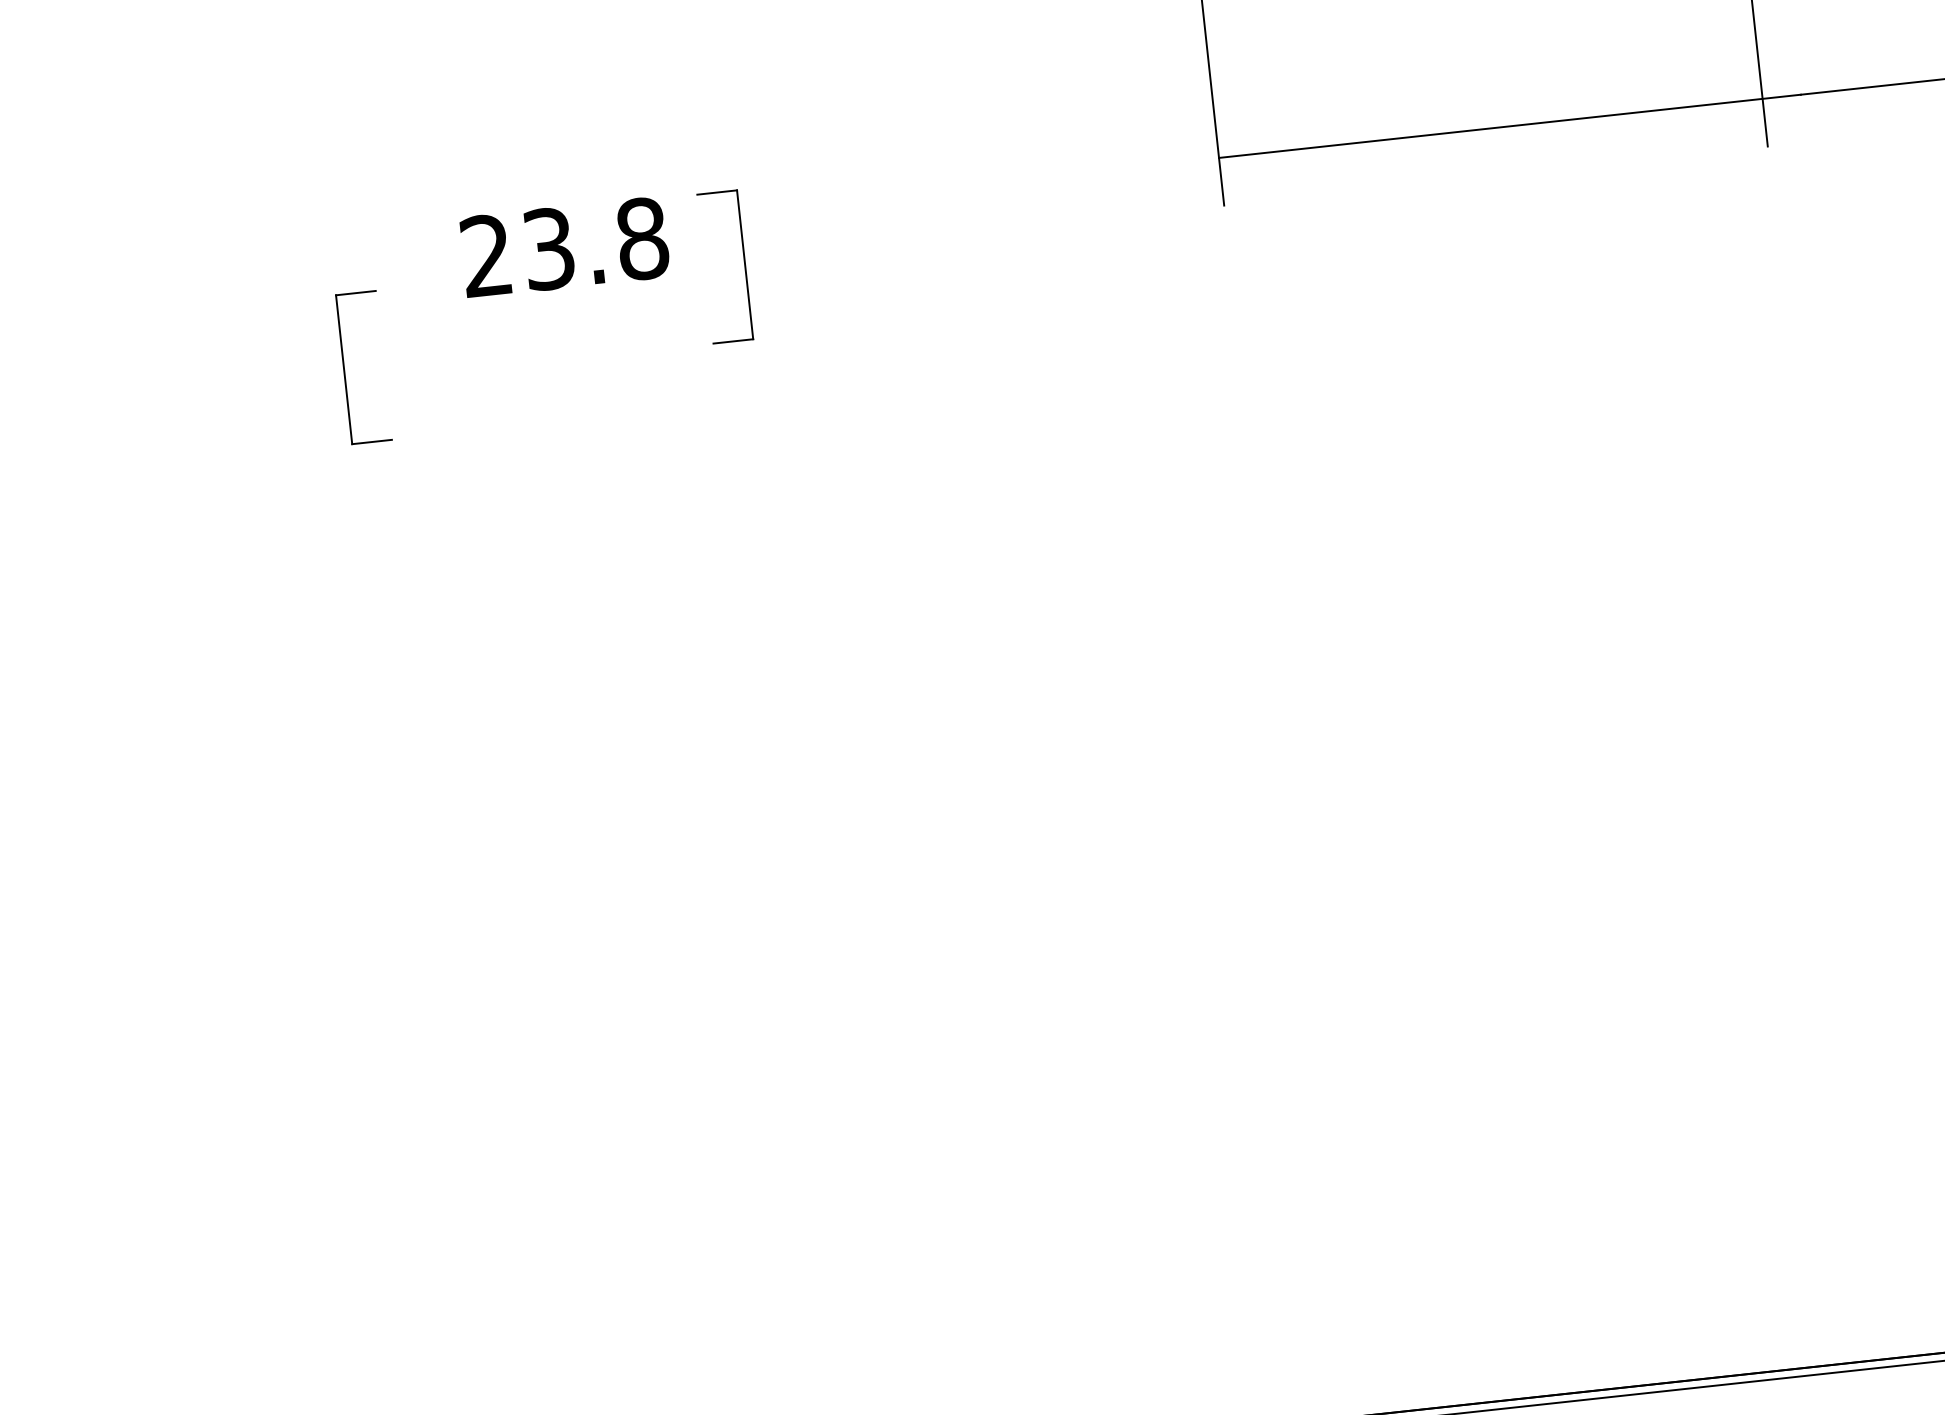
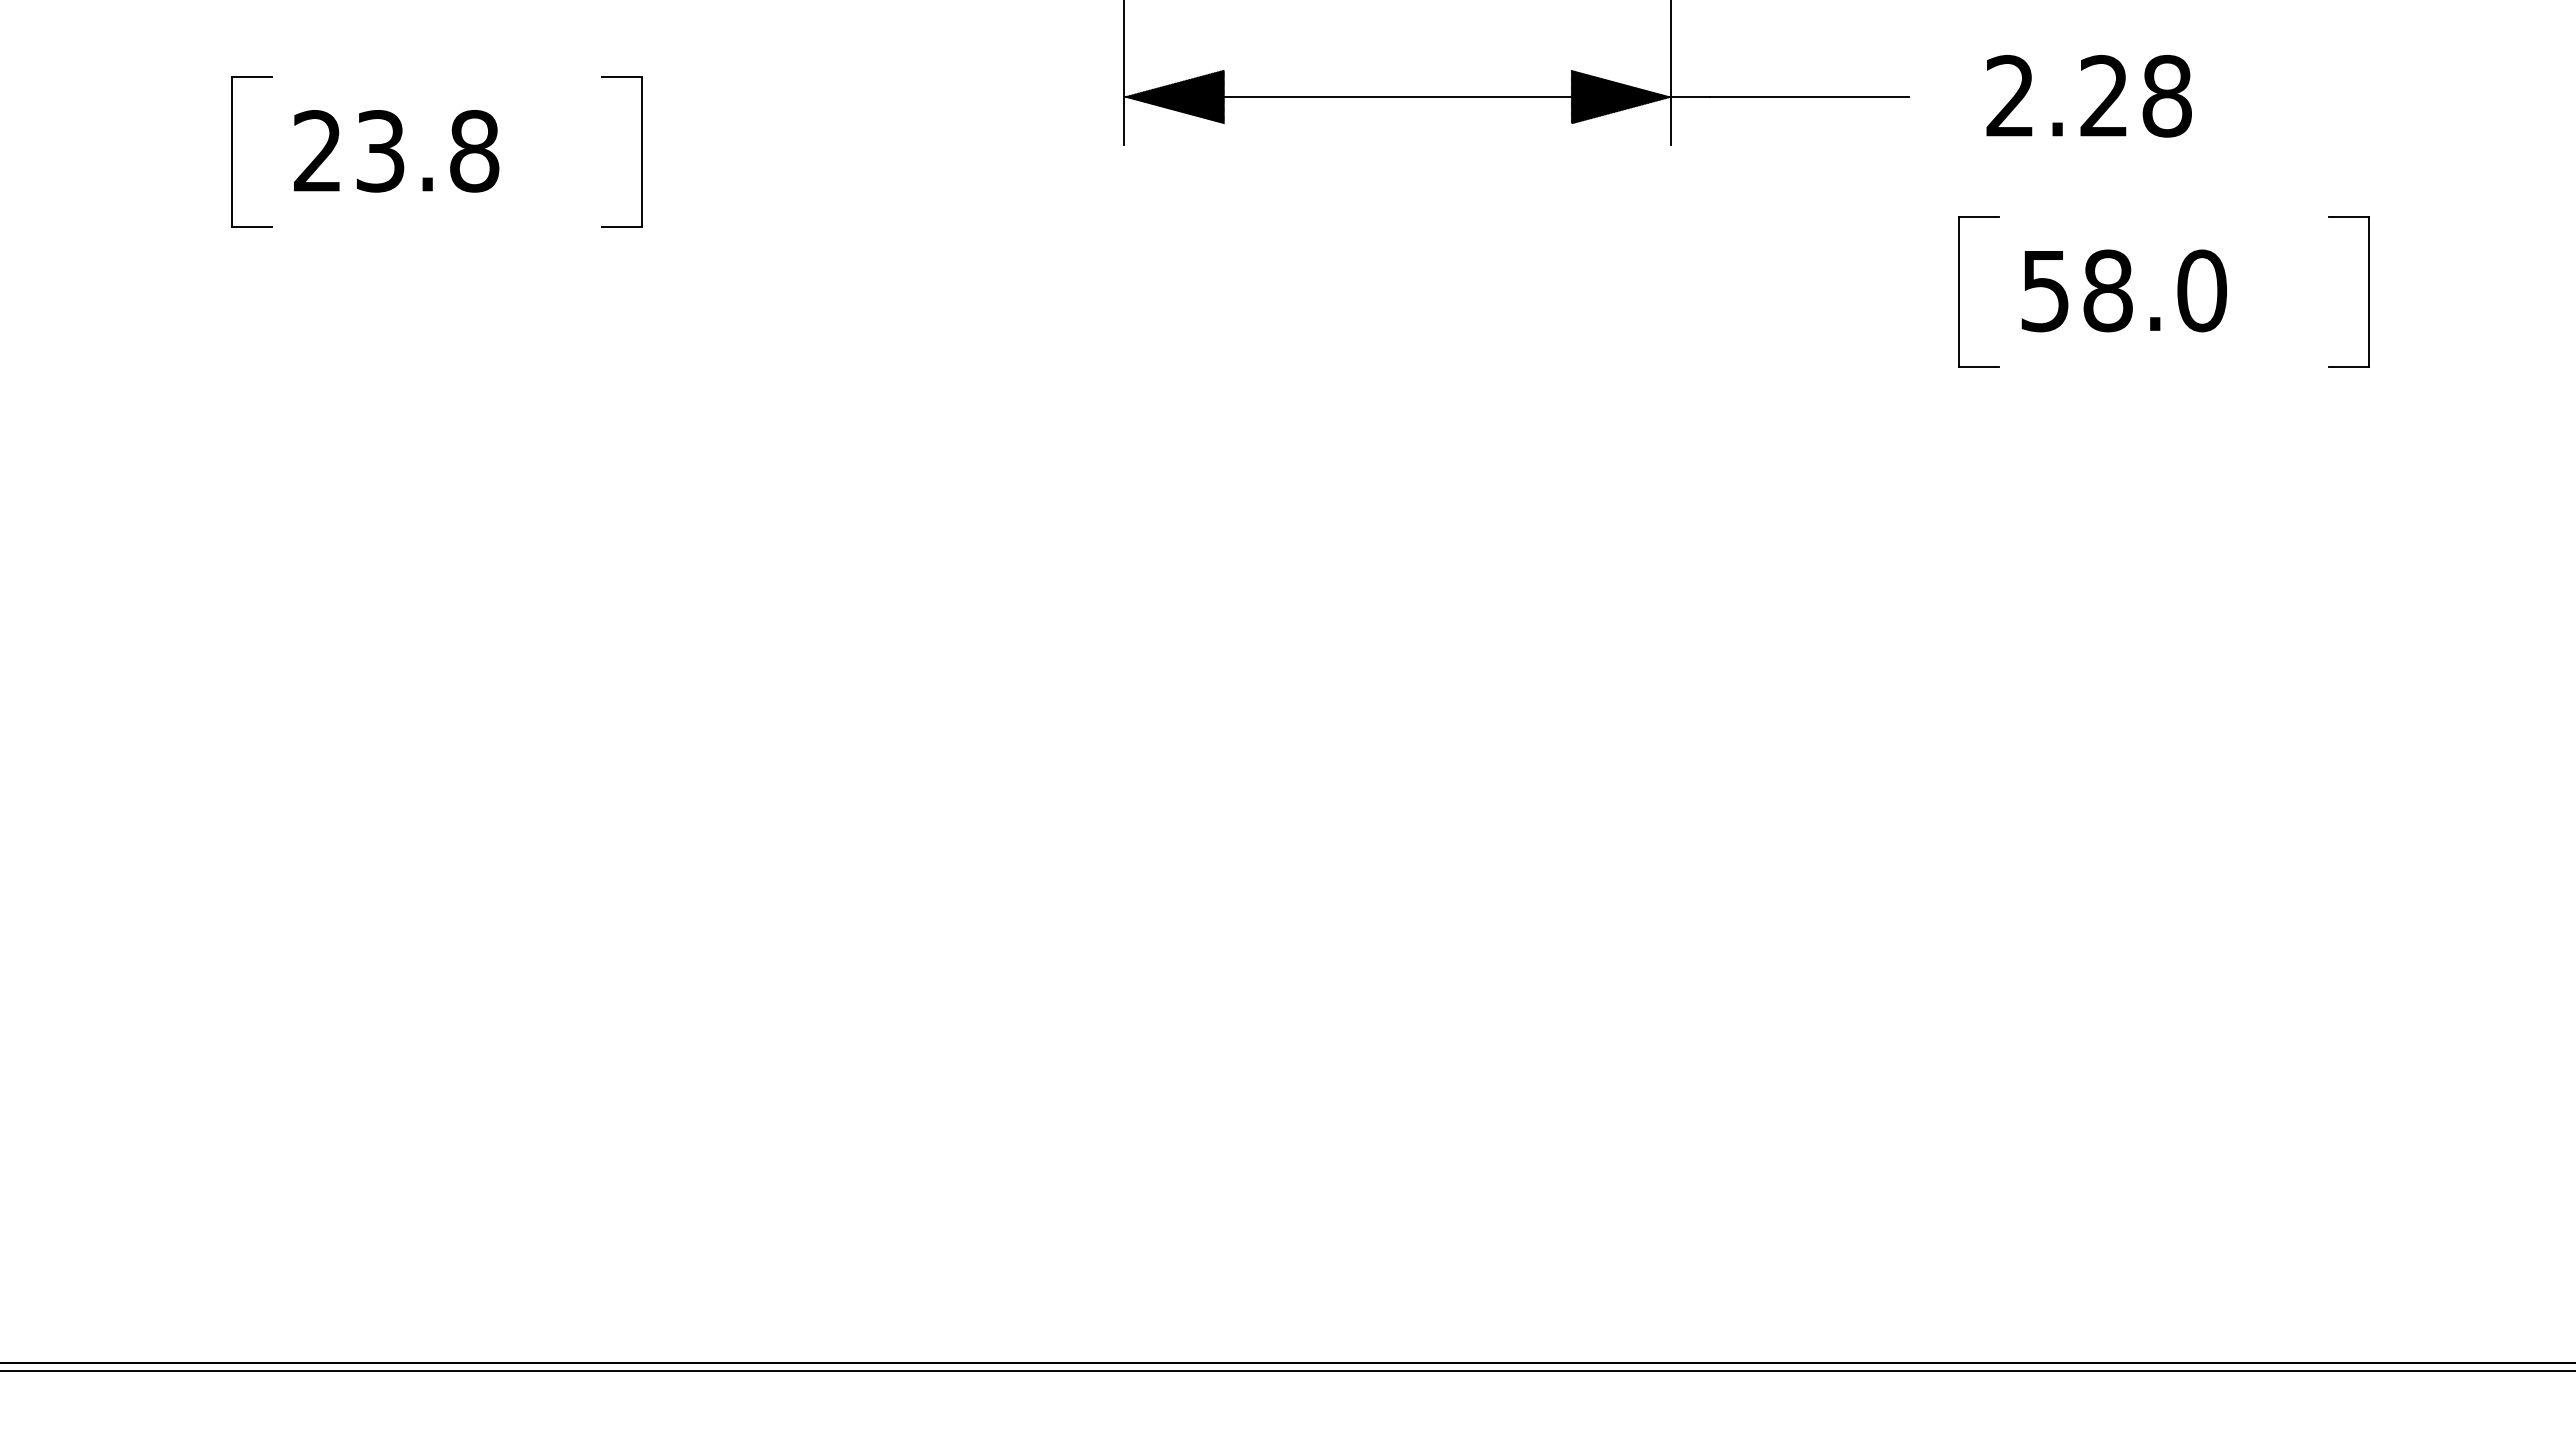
hatch: (1712, 103) -> (1620, 96), added
hatch: (1268, 151) -> (1174, 96), added
text: (564, 247) -> (396, 151), moved
part: (344, 369) -> (232, 151), moved

